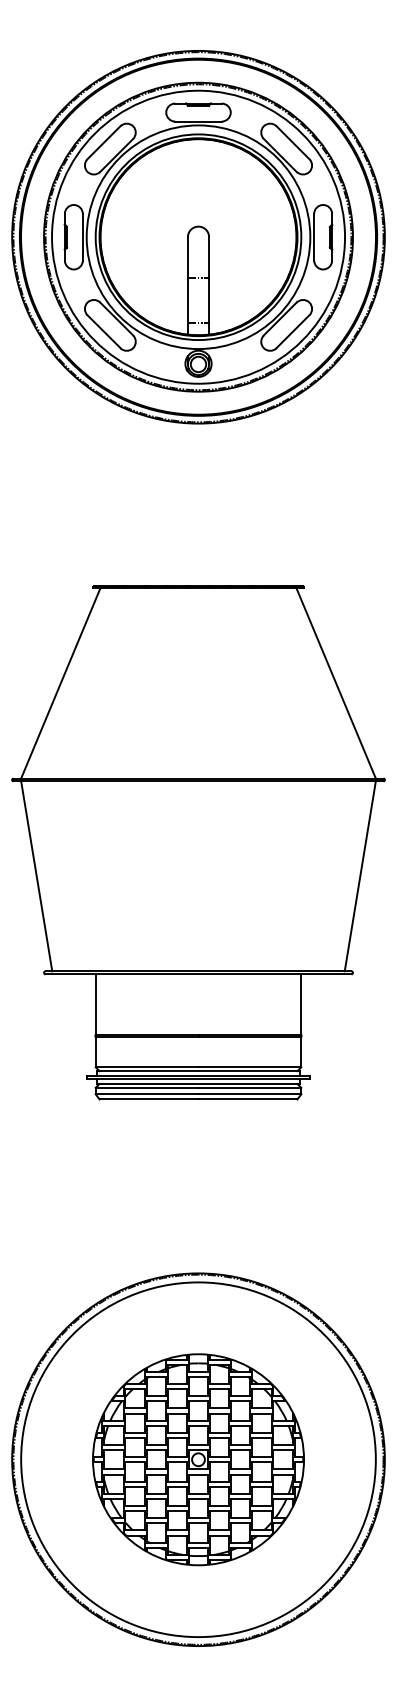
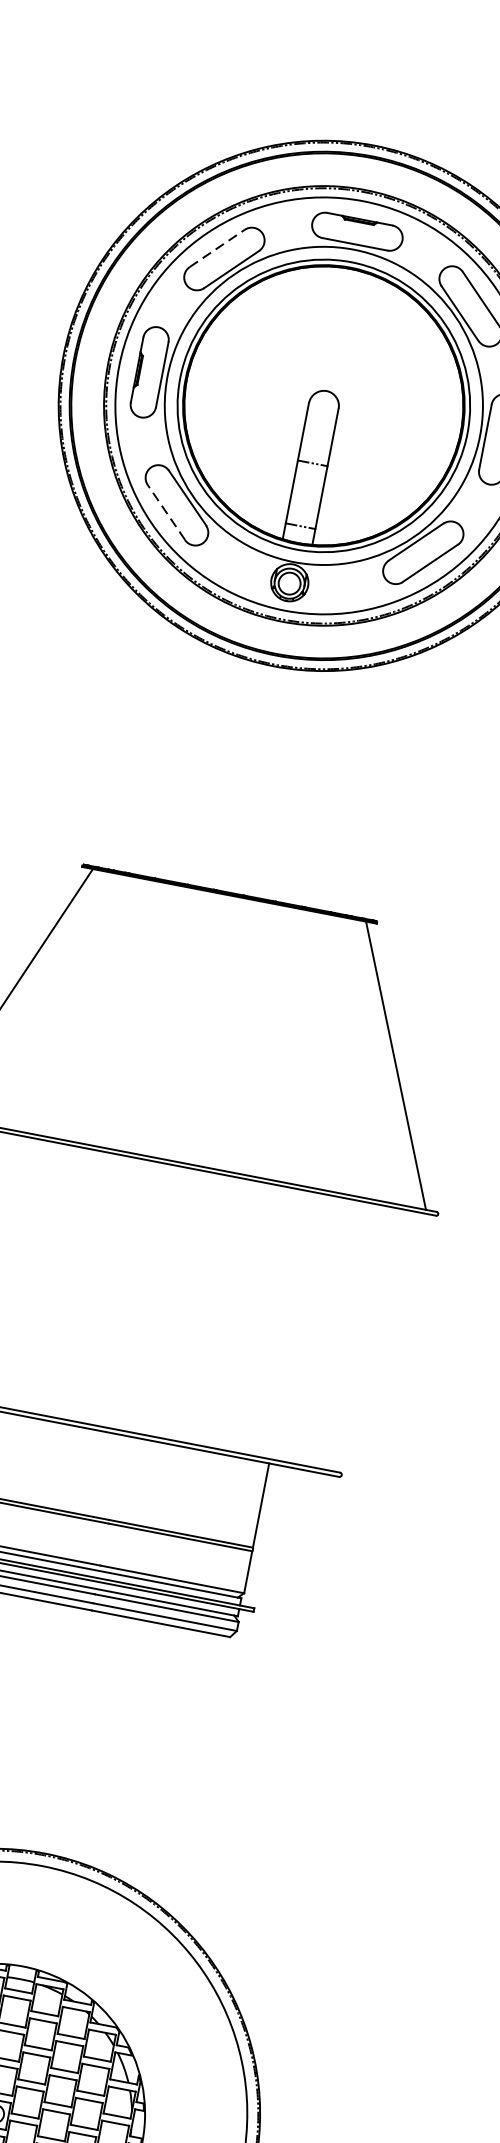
line: (104, 142) -> (218, 248), solid -> dashed
line: (103, 331) -> (165, 512), solid -> dashed
line: (359, 876) -> (376, 1342), removed

